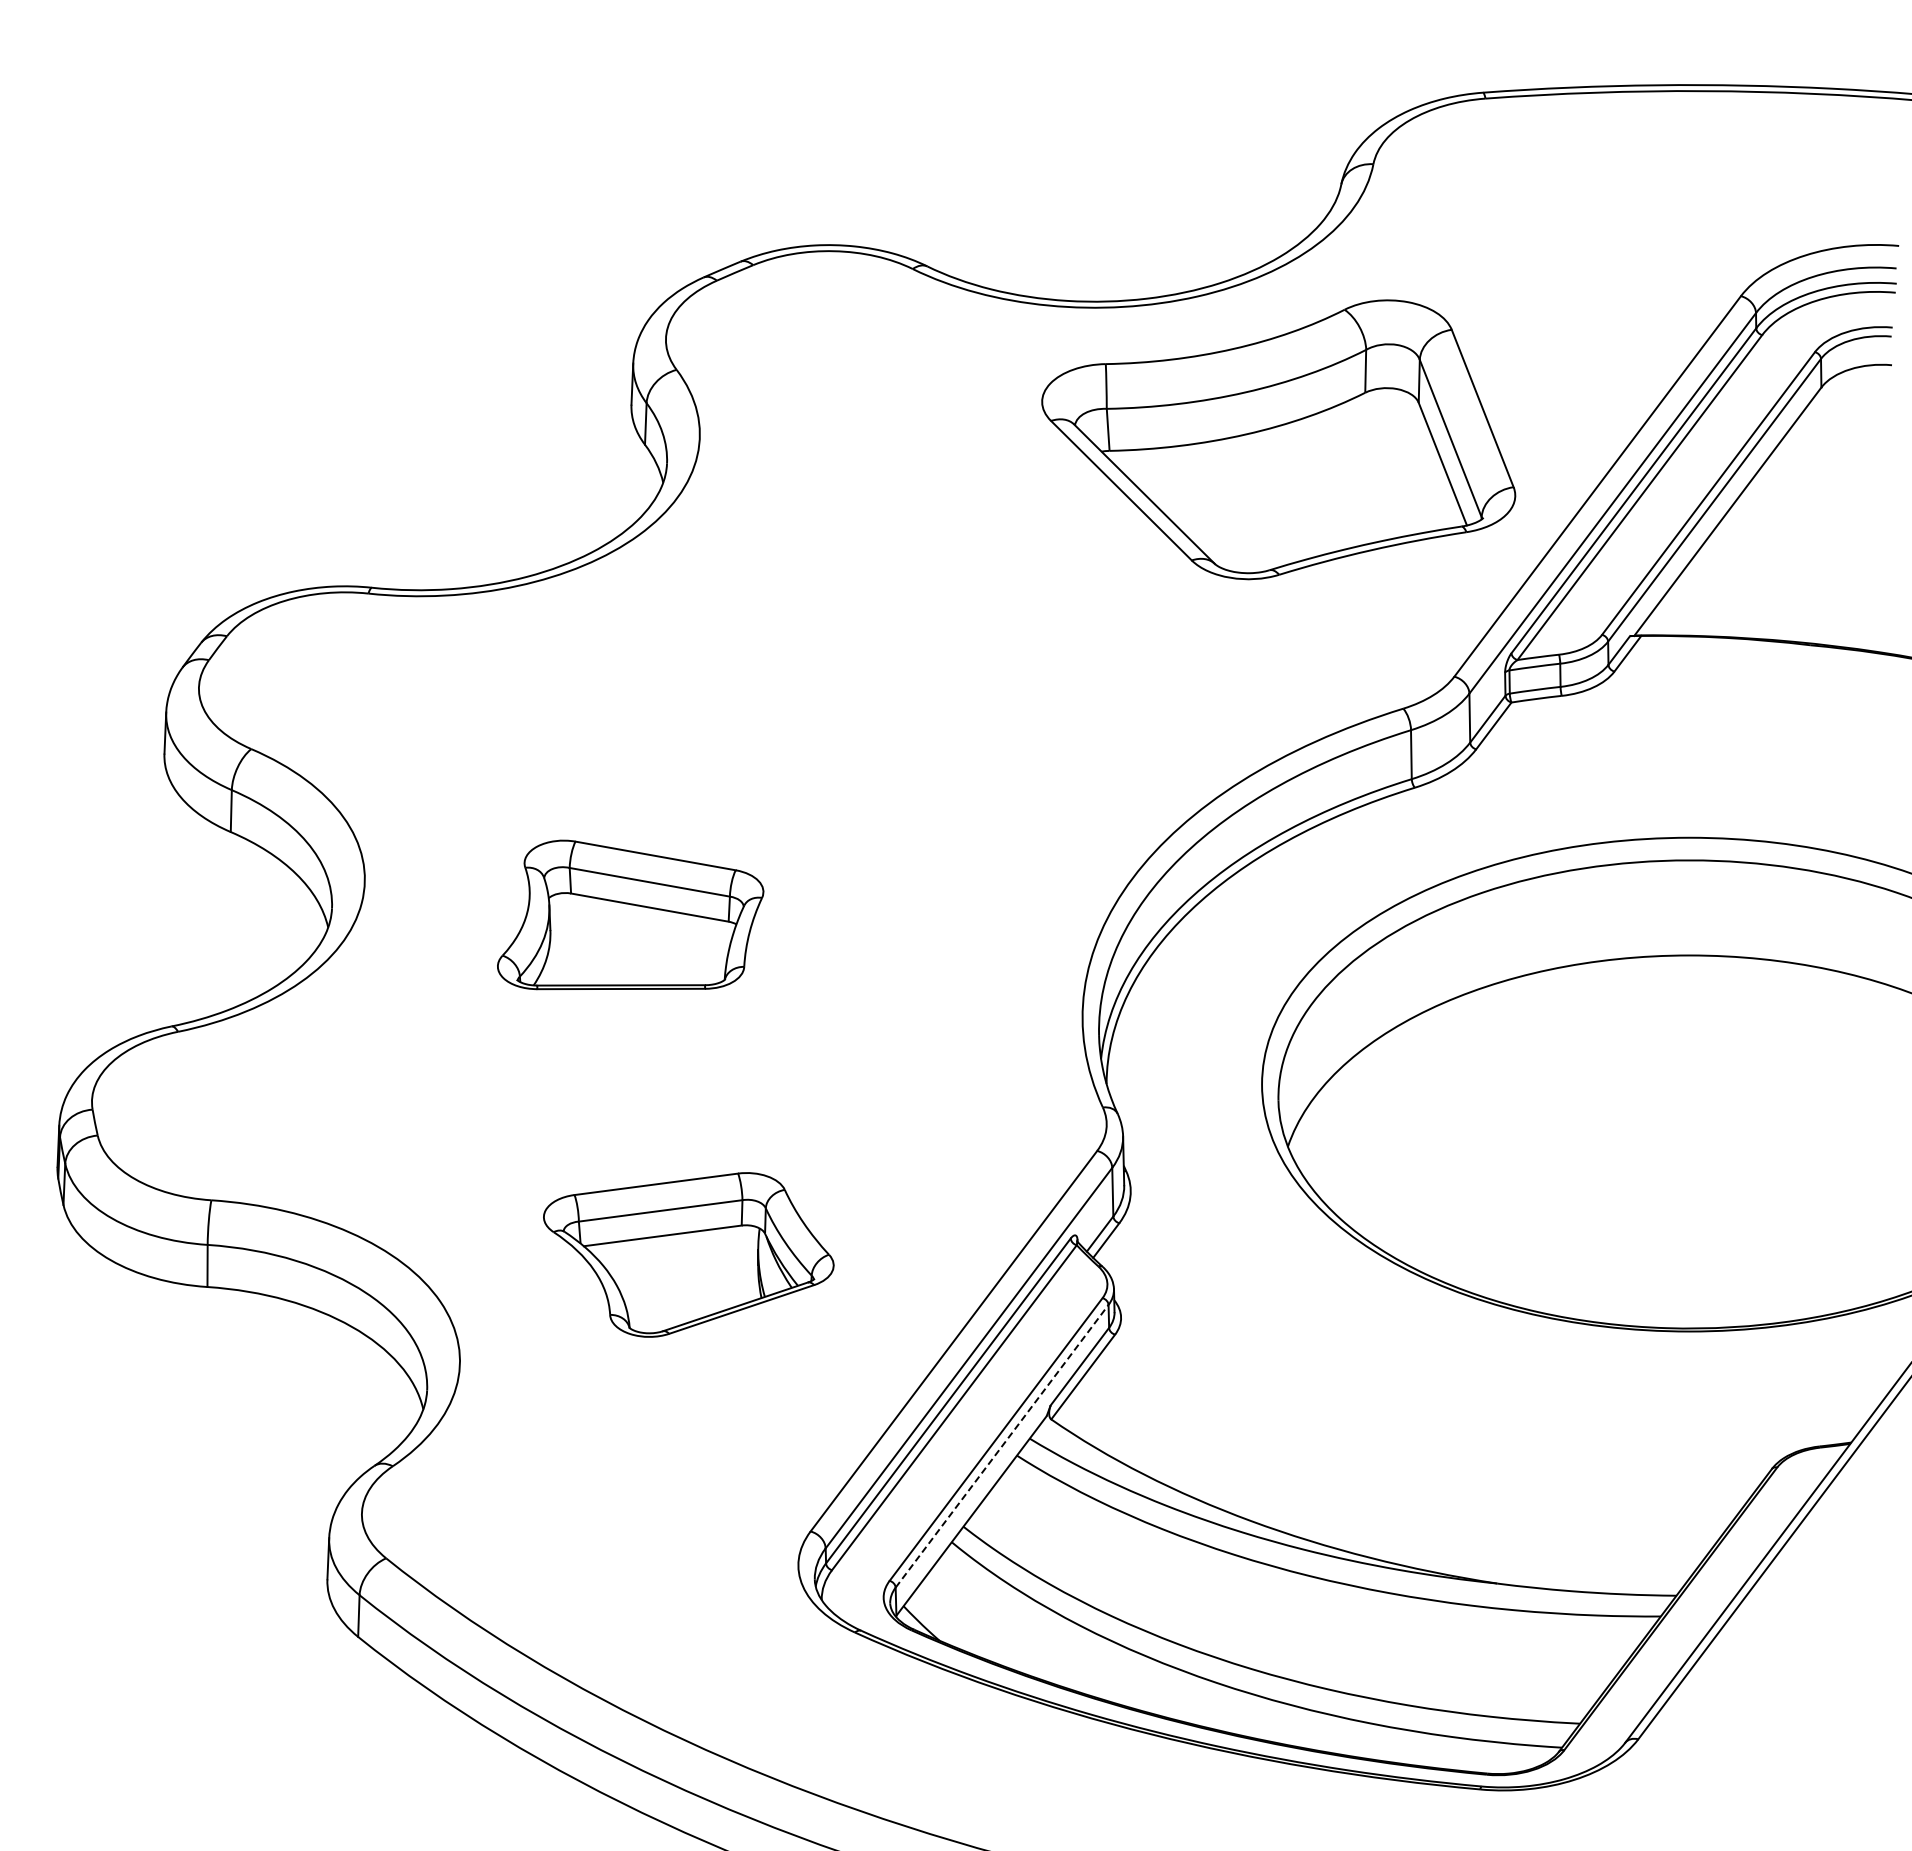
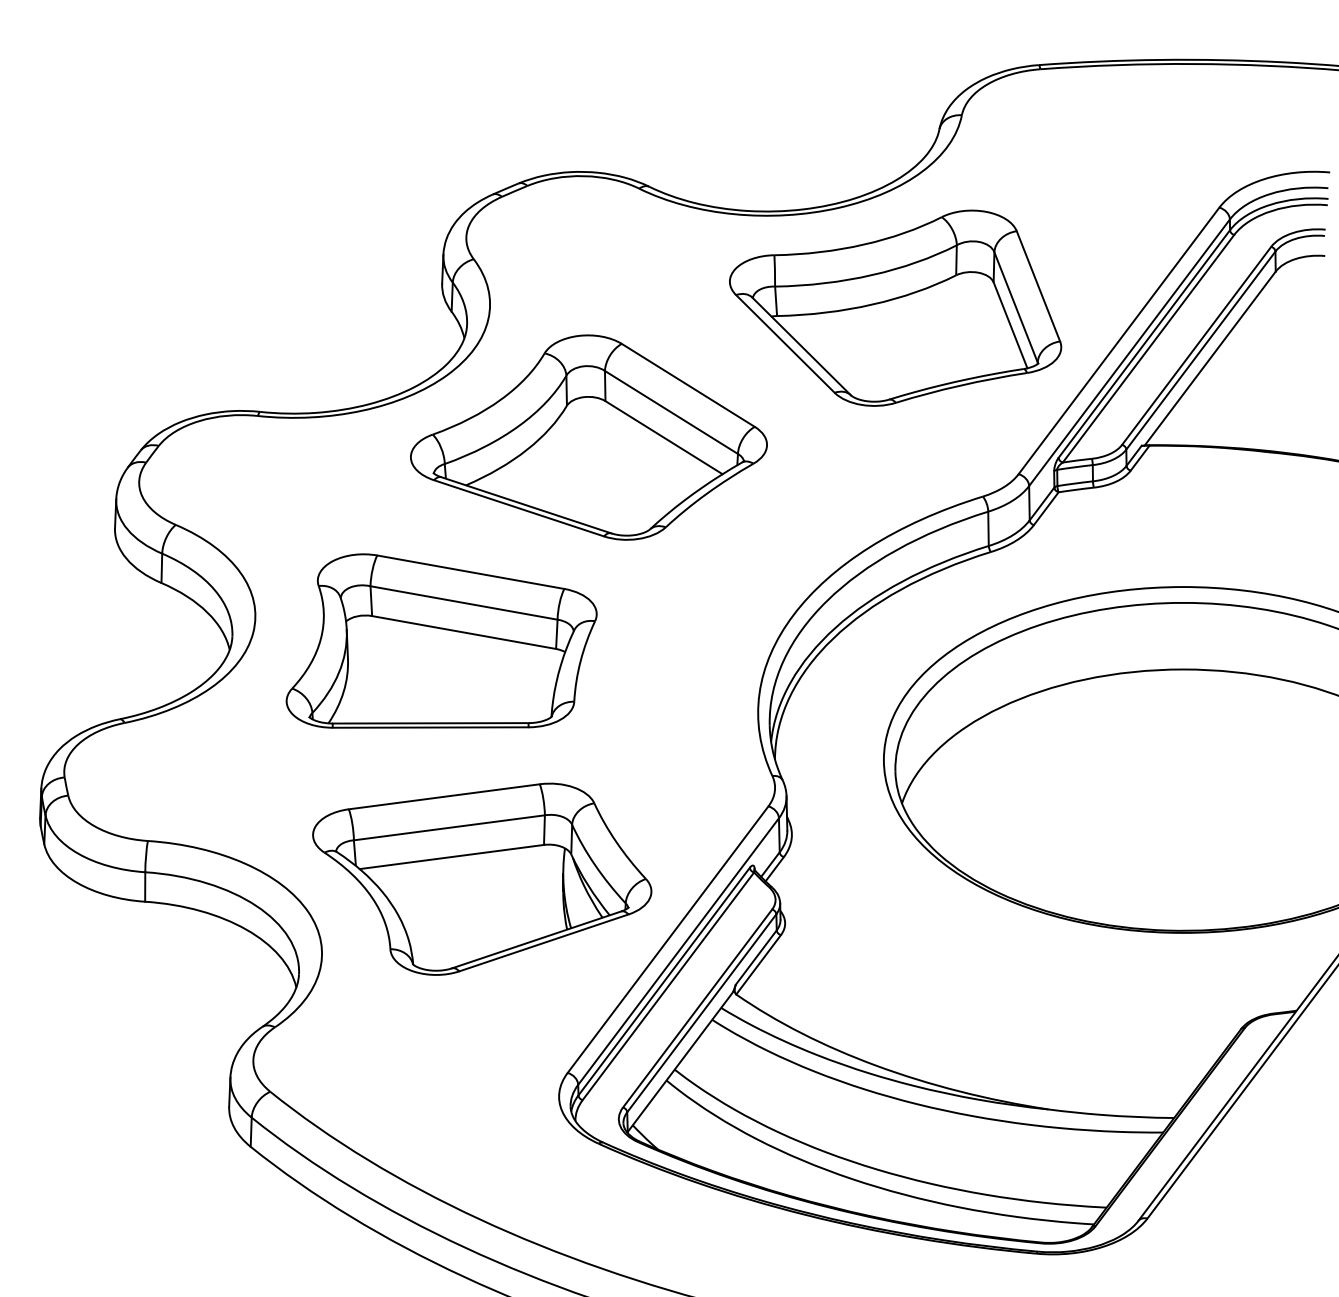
part: (840, 624) -> (588, 437), added
part: (630, 914) -> (441, 640), size x1.67
part: (688, 1254) -> (482, 878), size x1.67
line: (1002, 1446) -> (702, 1013), dashed -> solid

